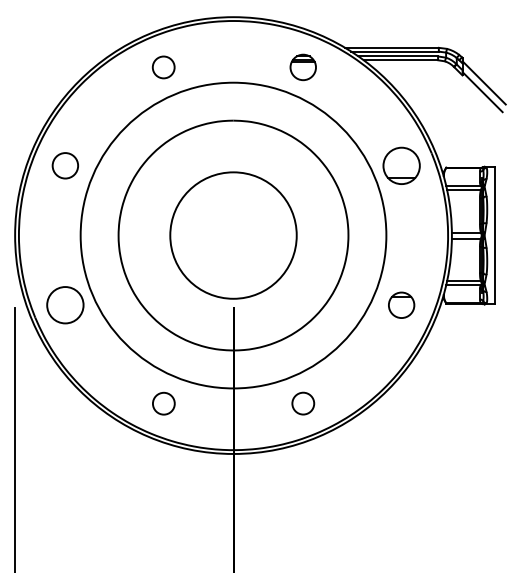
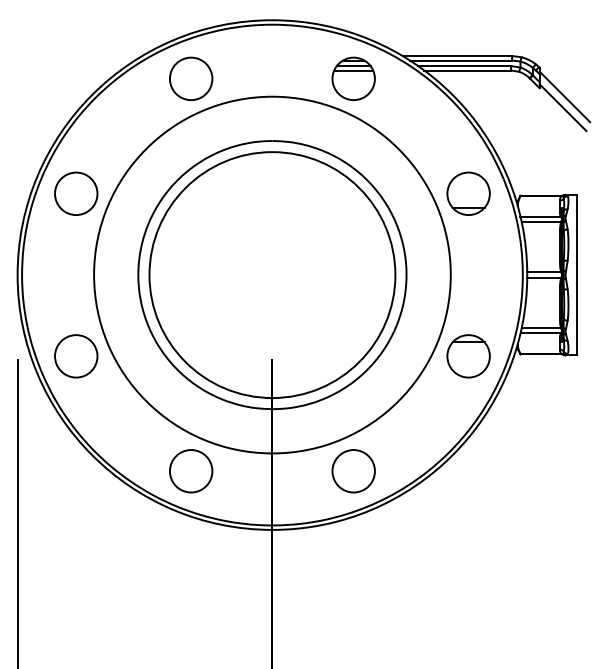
circle: (163, 67) -> (190, 78), size x1.67
part: (303, 67) -> (354, 78), size x1.43
circle: (65, 165) -> (76, 193), size x1.43
circle: (233, 235) -> (272, 274), size x1.67
part: (401, 305) -> (468, 356), size x1.43
circle: (163, 403) -> (190, 471), size x1.67
circle: (303, 403) -> (354, 471), size x1.67

